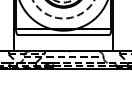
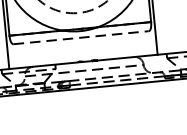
line: (64, 35) -> (82, 38), solid -> dashed

